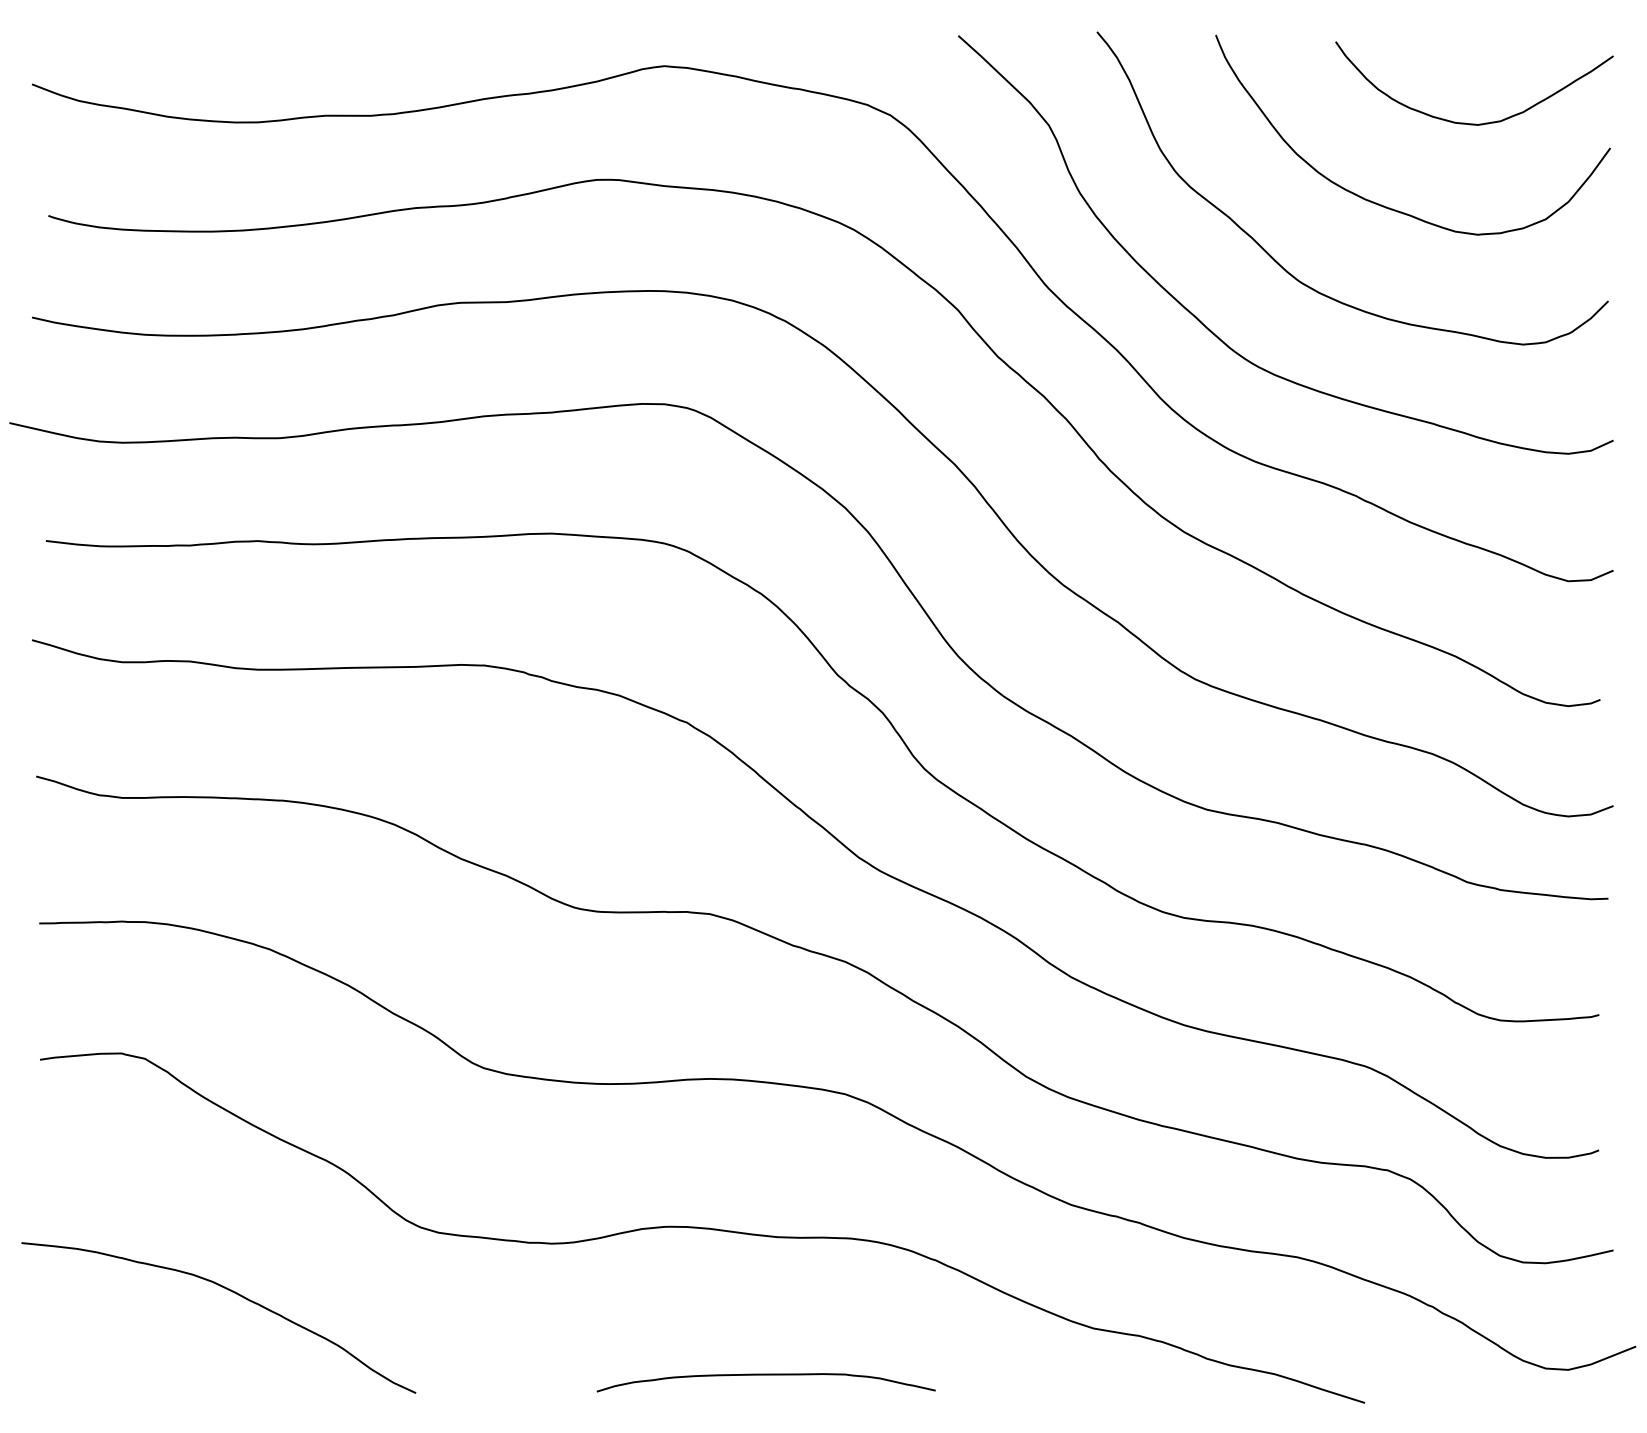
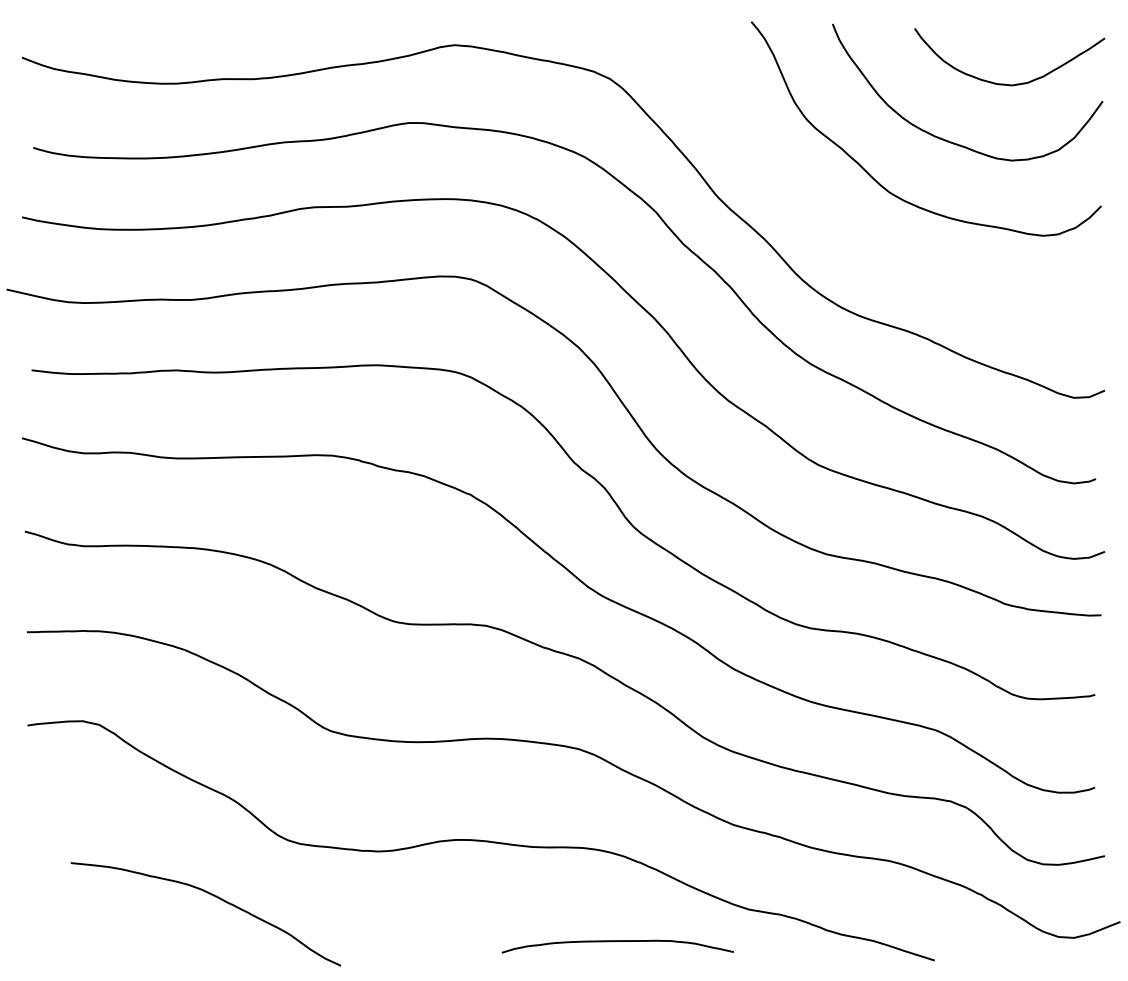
curve: (1208, 326) -> (827, 223), removed
curve: (229, 1291) -> (213, 896), moved
curve: (765, 1375) -> (617, 941), moved

